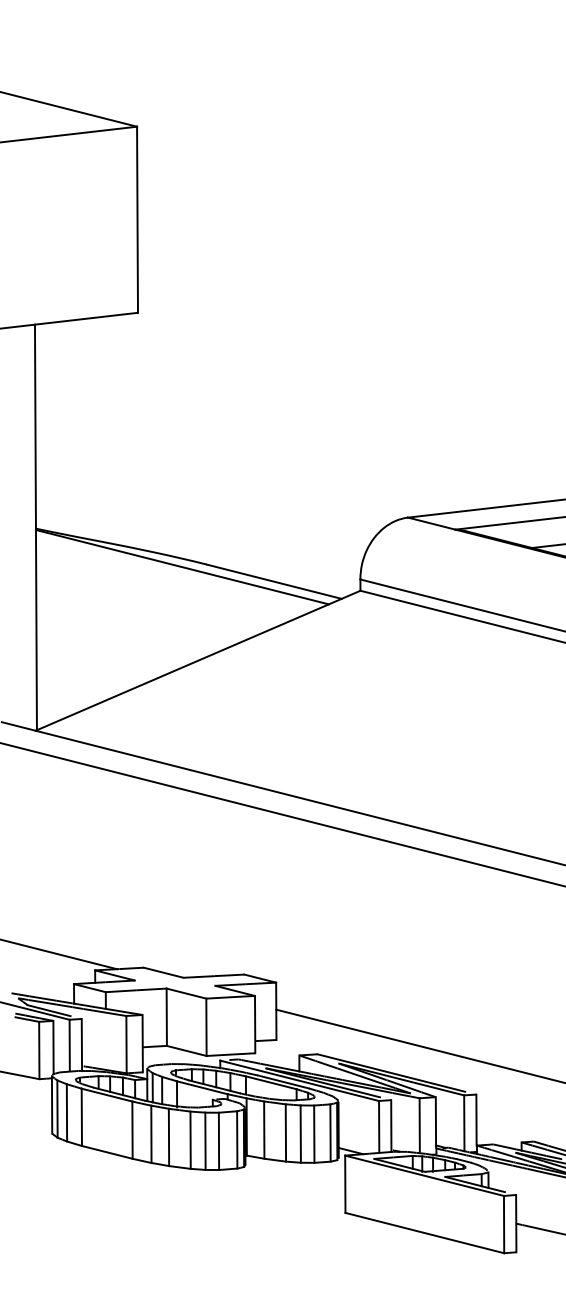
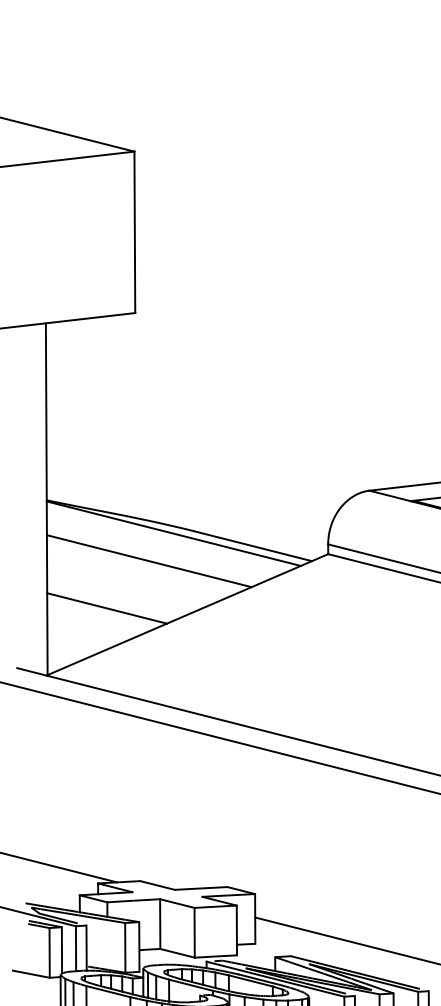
line: (154, 598) -> (149, 560), added
line: (105, 652) -> (107, 607), added

